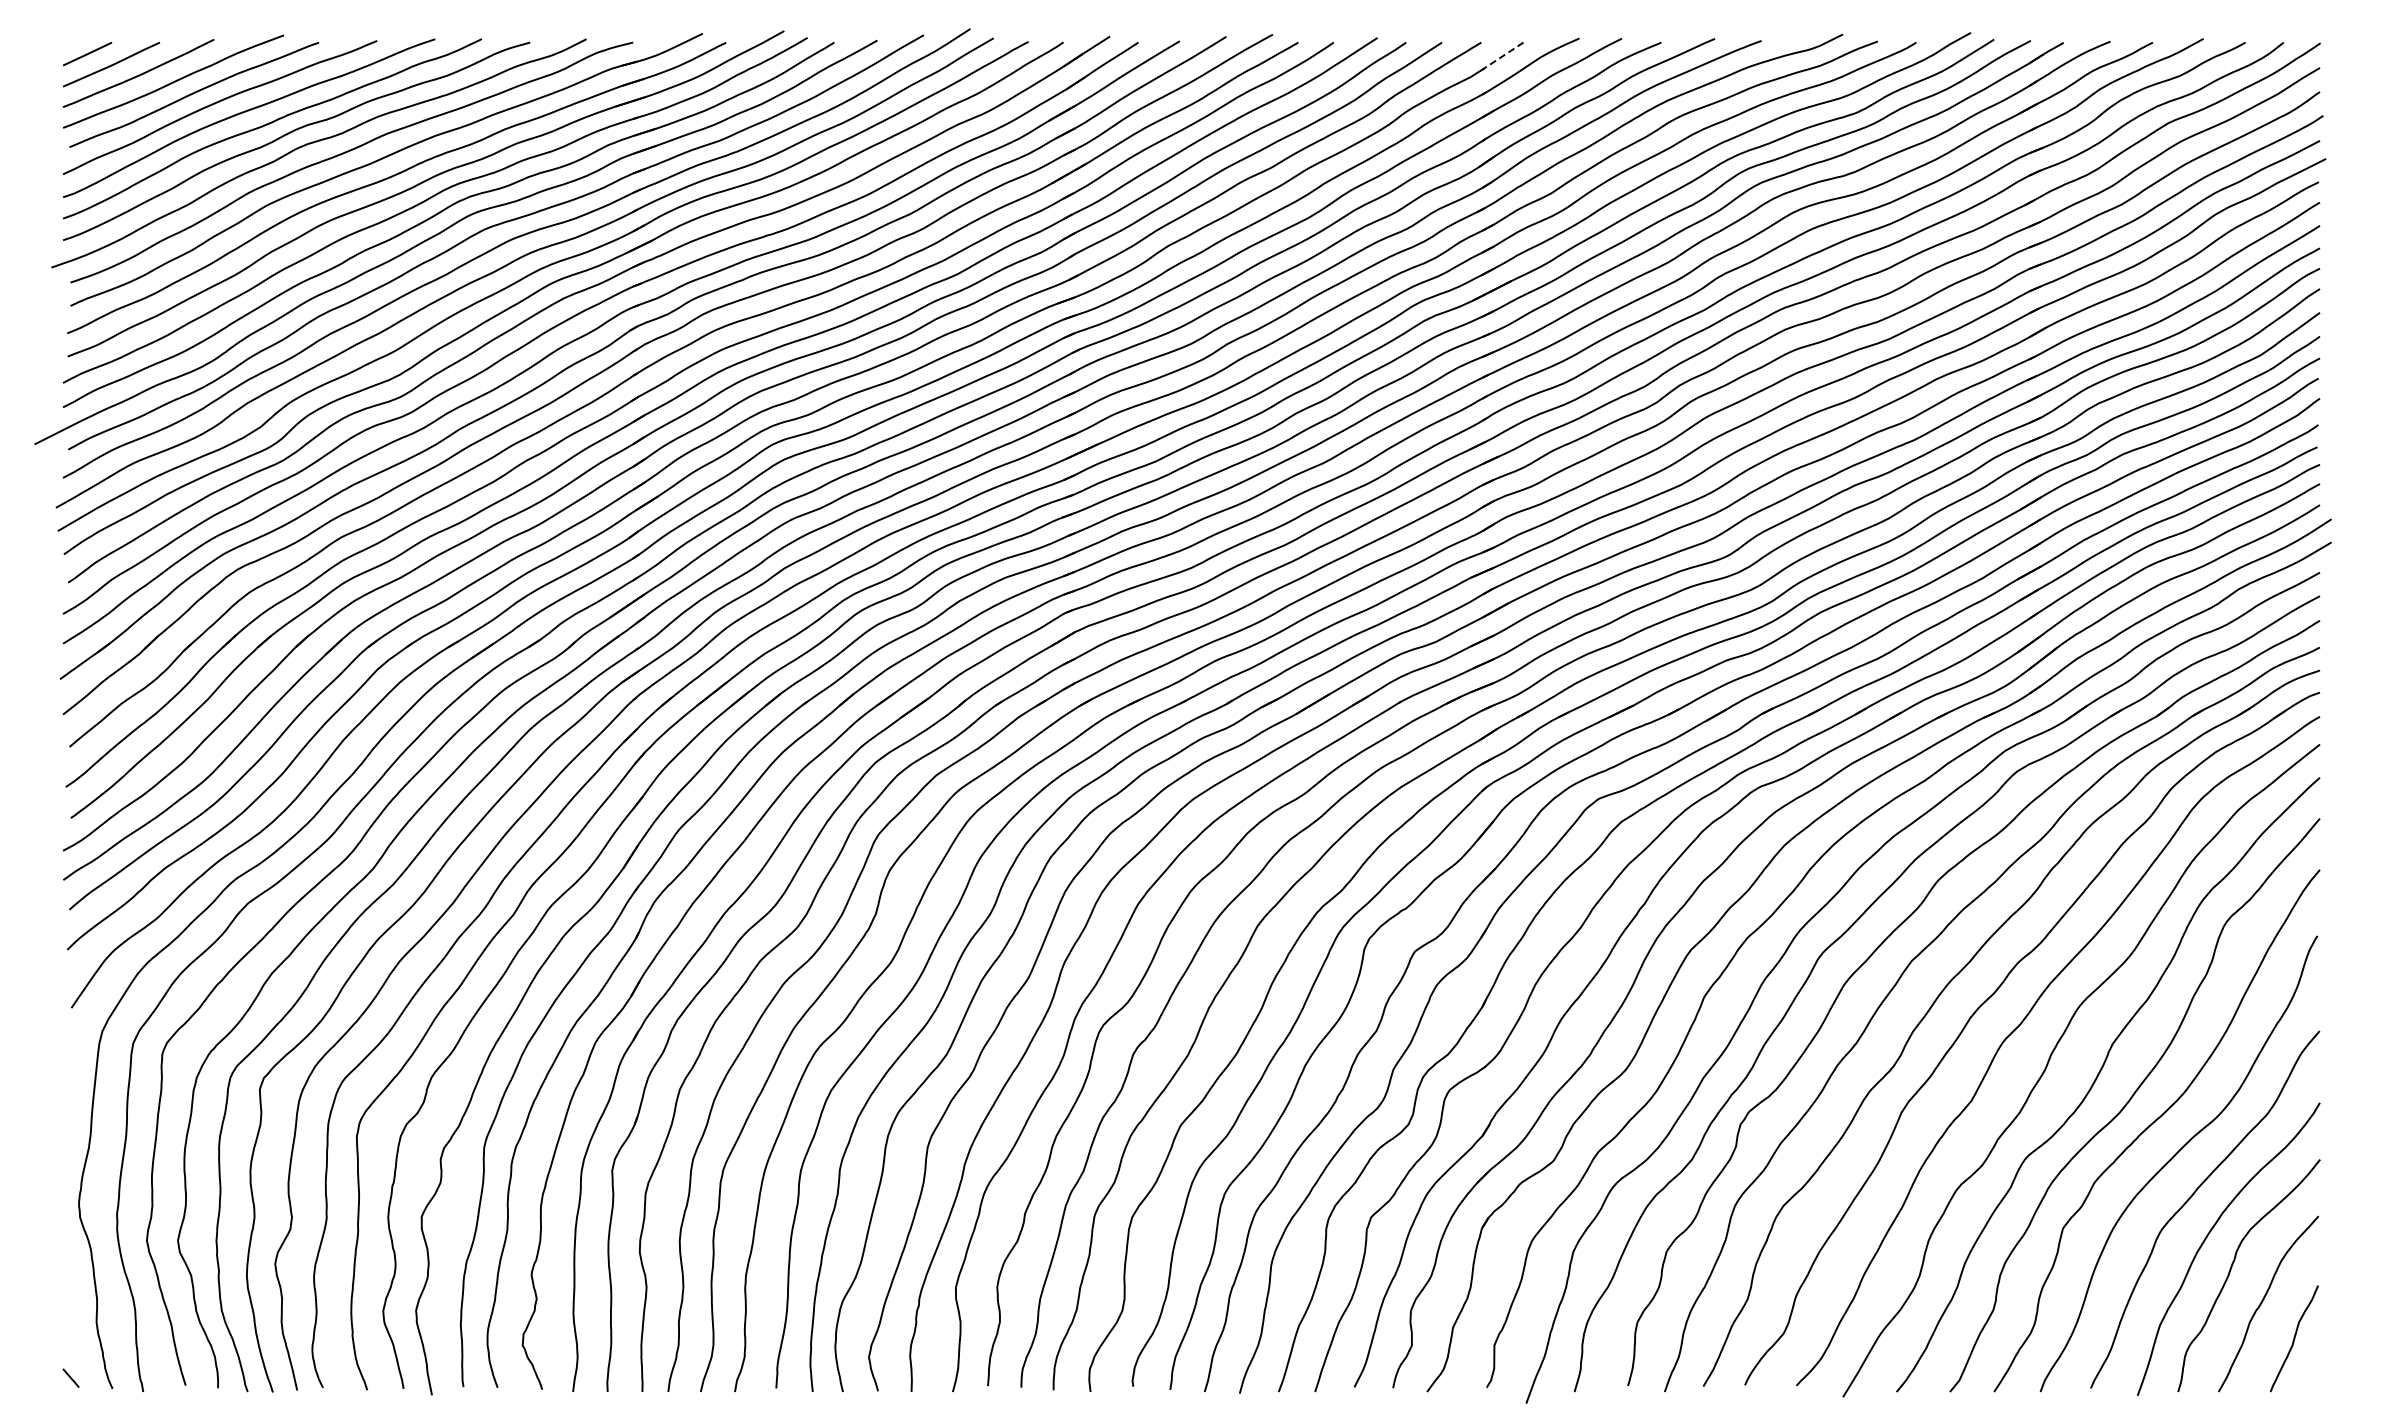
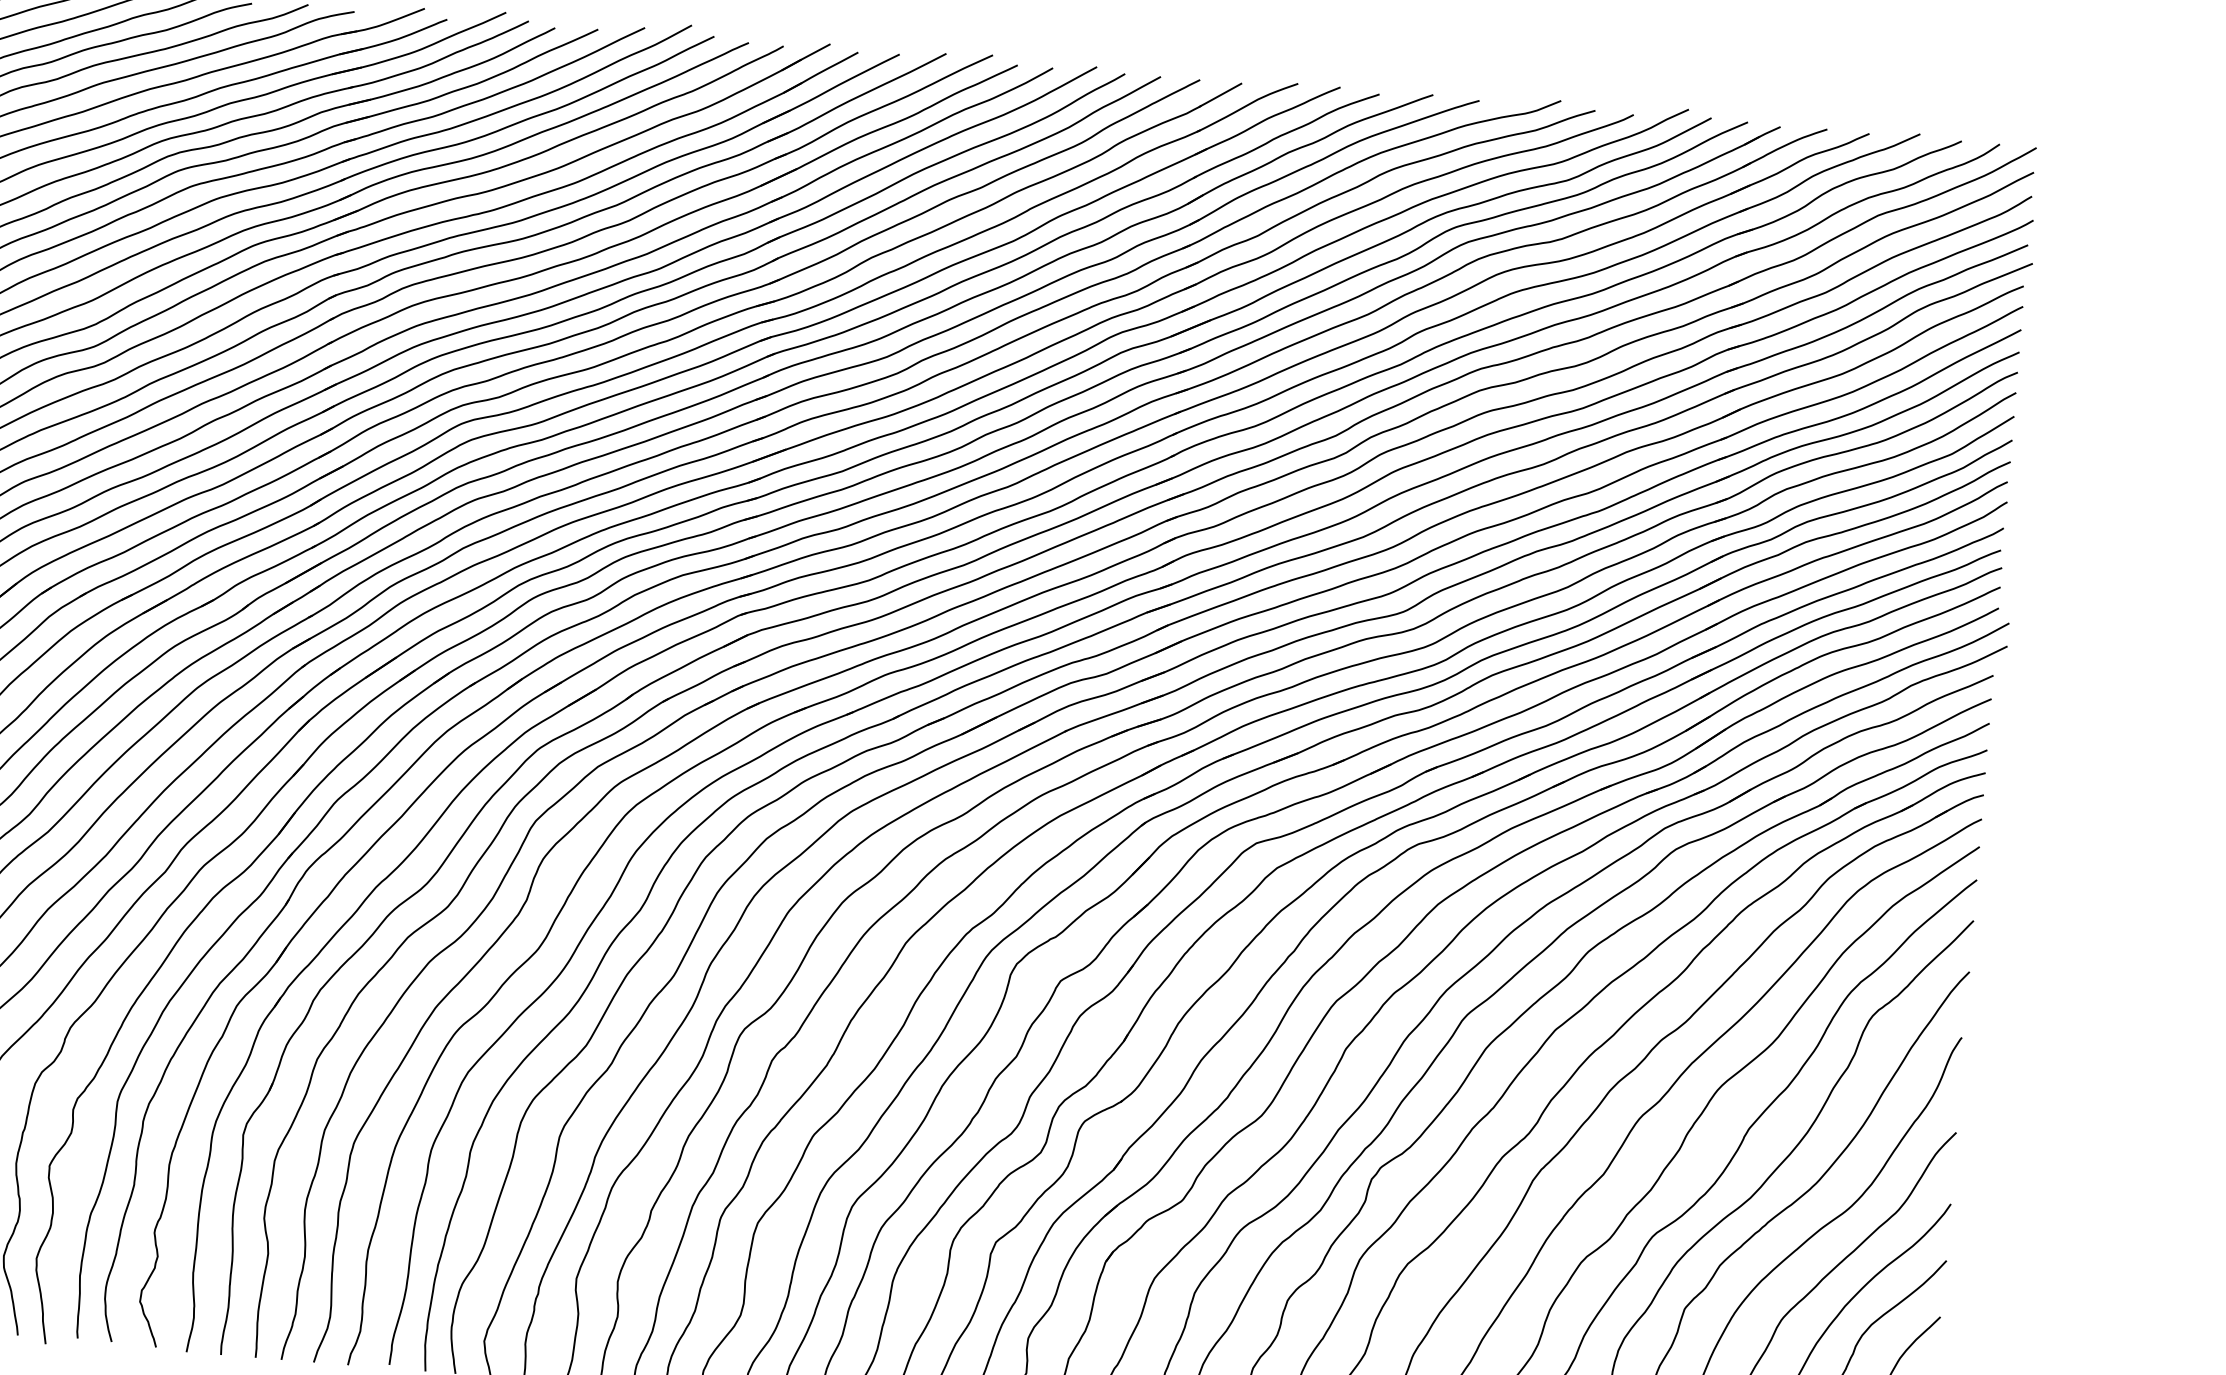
line: (1501, 57) -> (1218, 96), dashed -> solid

